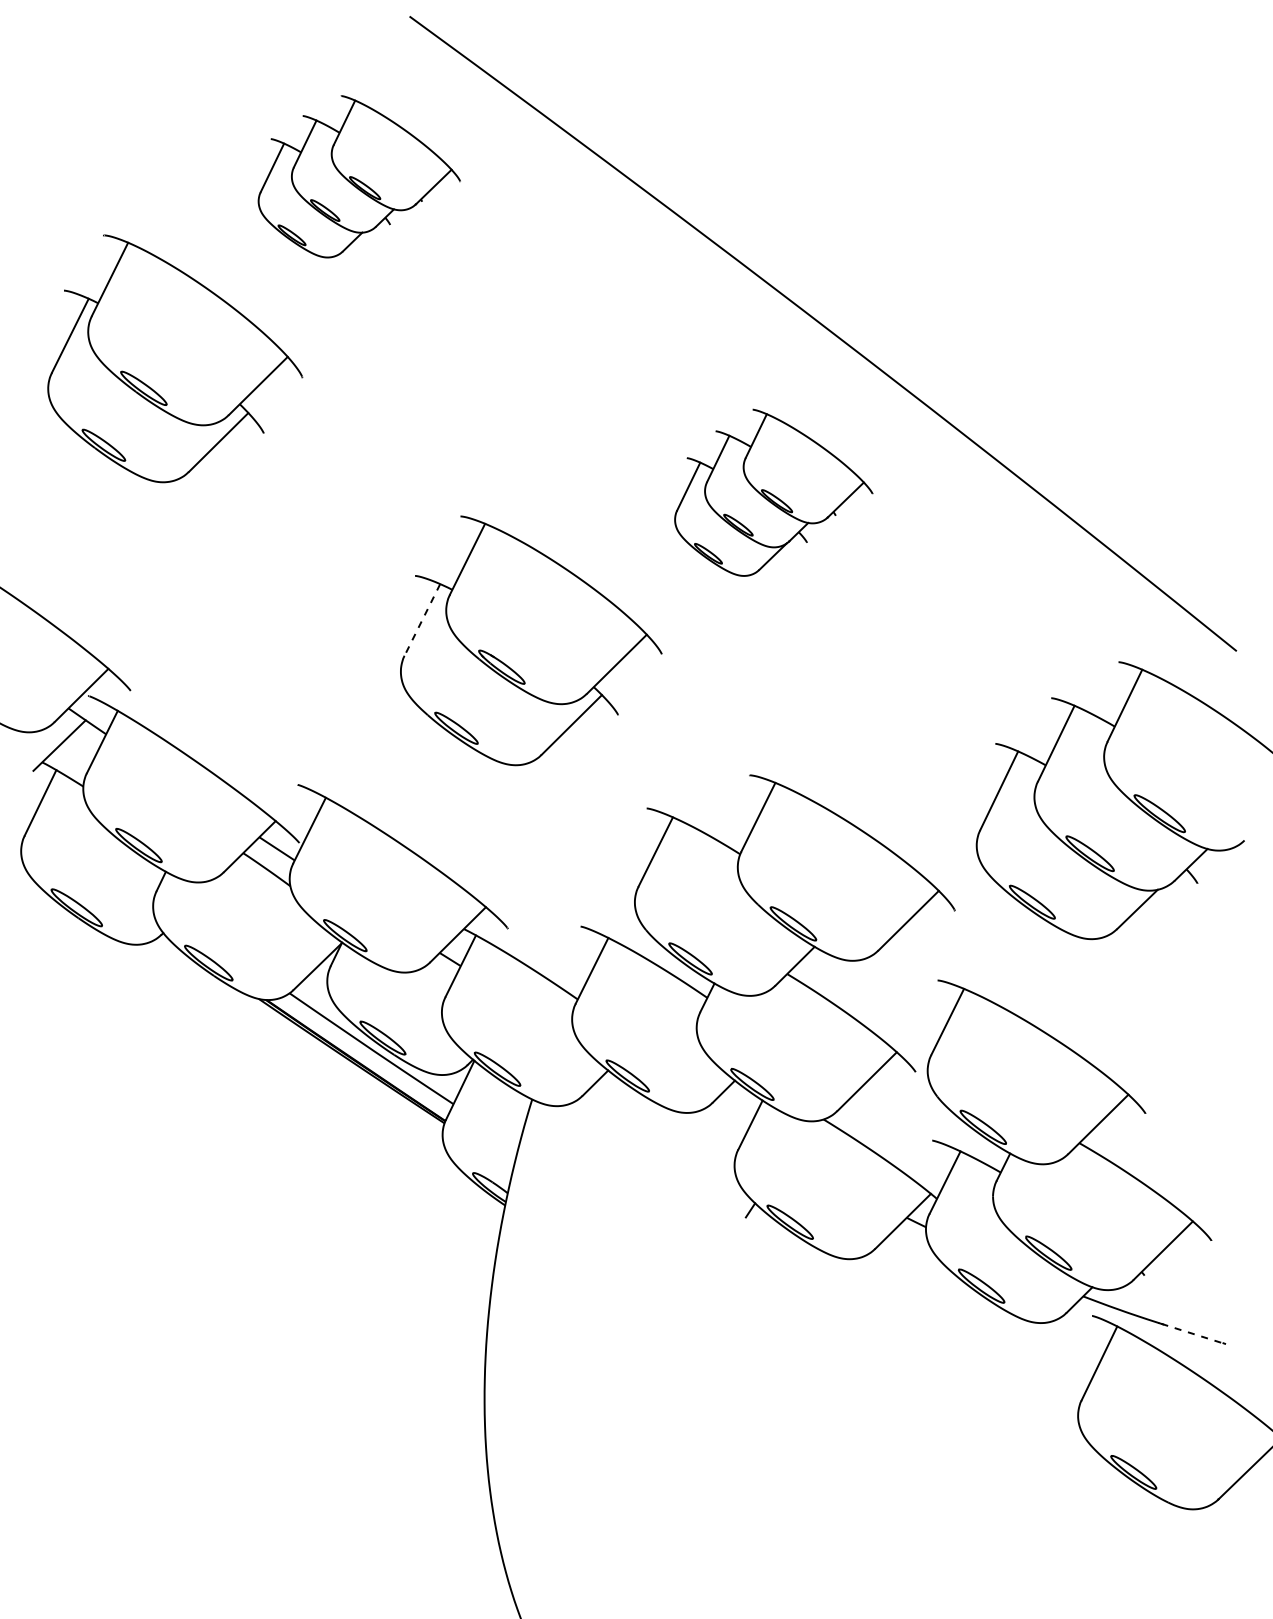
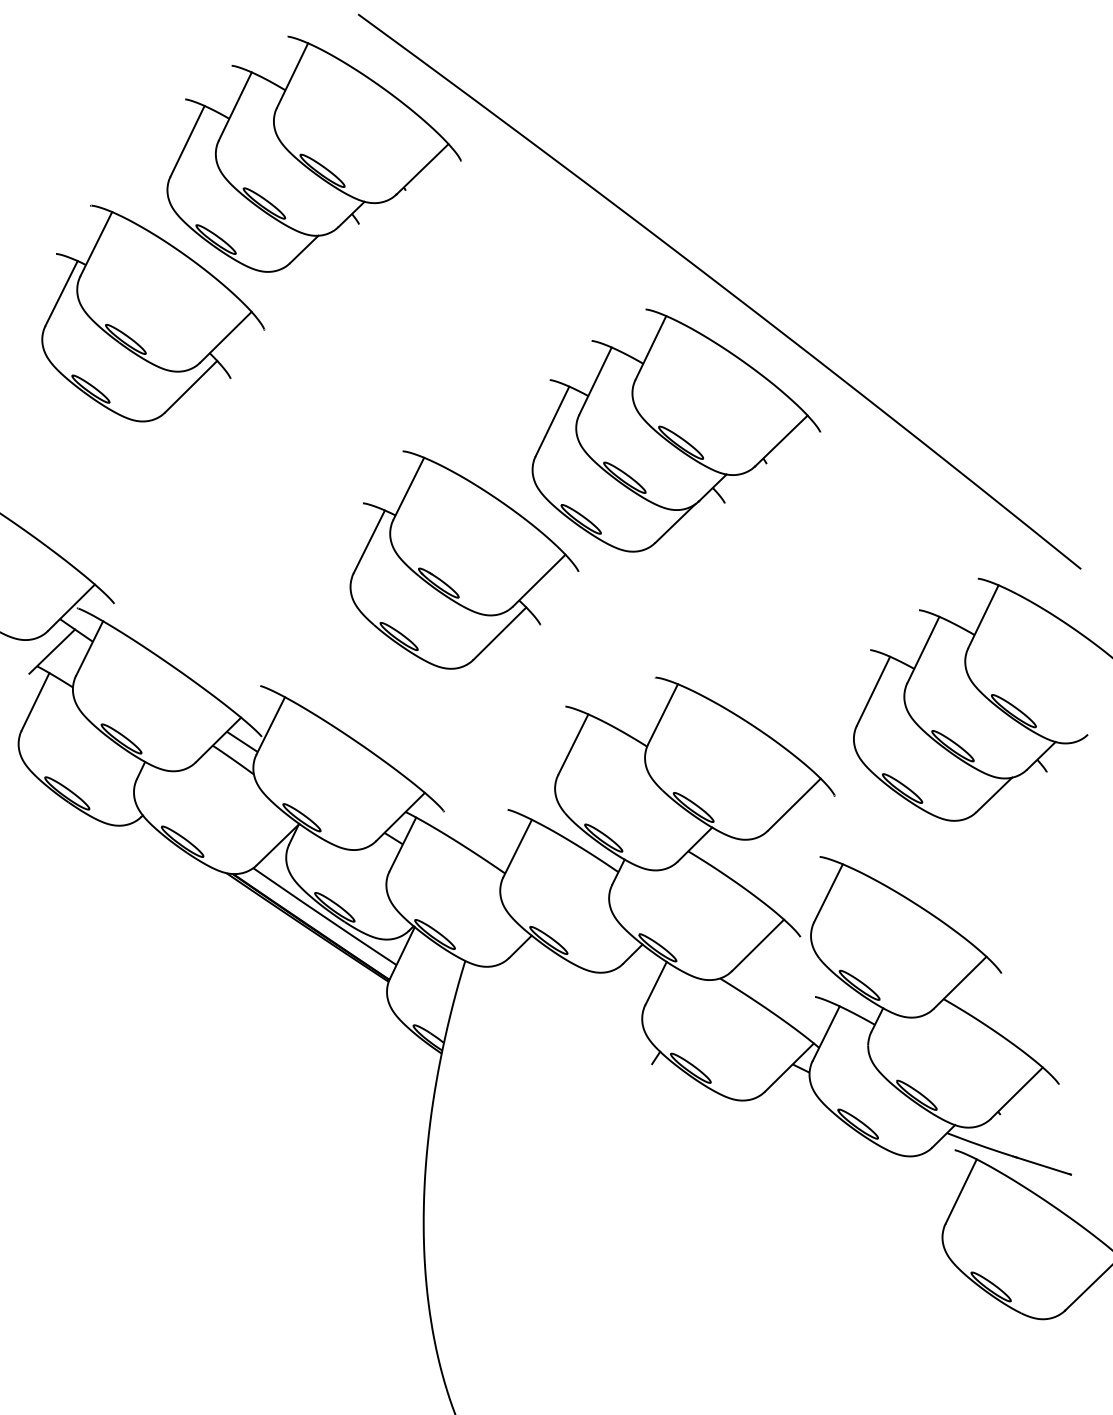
part: (359, 176) -> (314, 154), size x1.67
part: (773, 492) -> (676, 430), size x1.67
line: (422, 619) -> (369, 541), dashed -> solid
line: (1193, 1334) -> (1043, 1166), dashed -> solid

